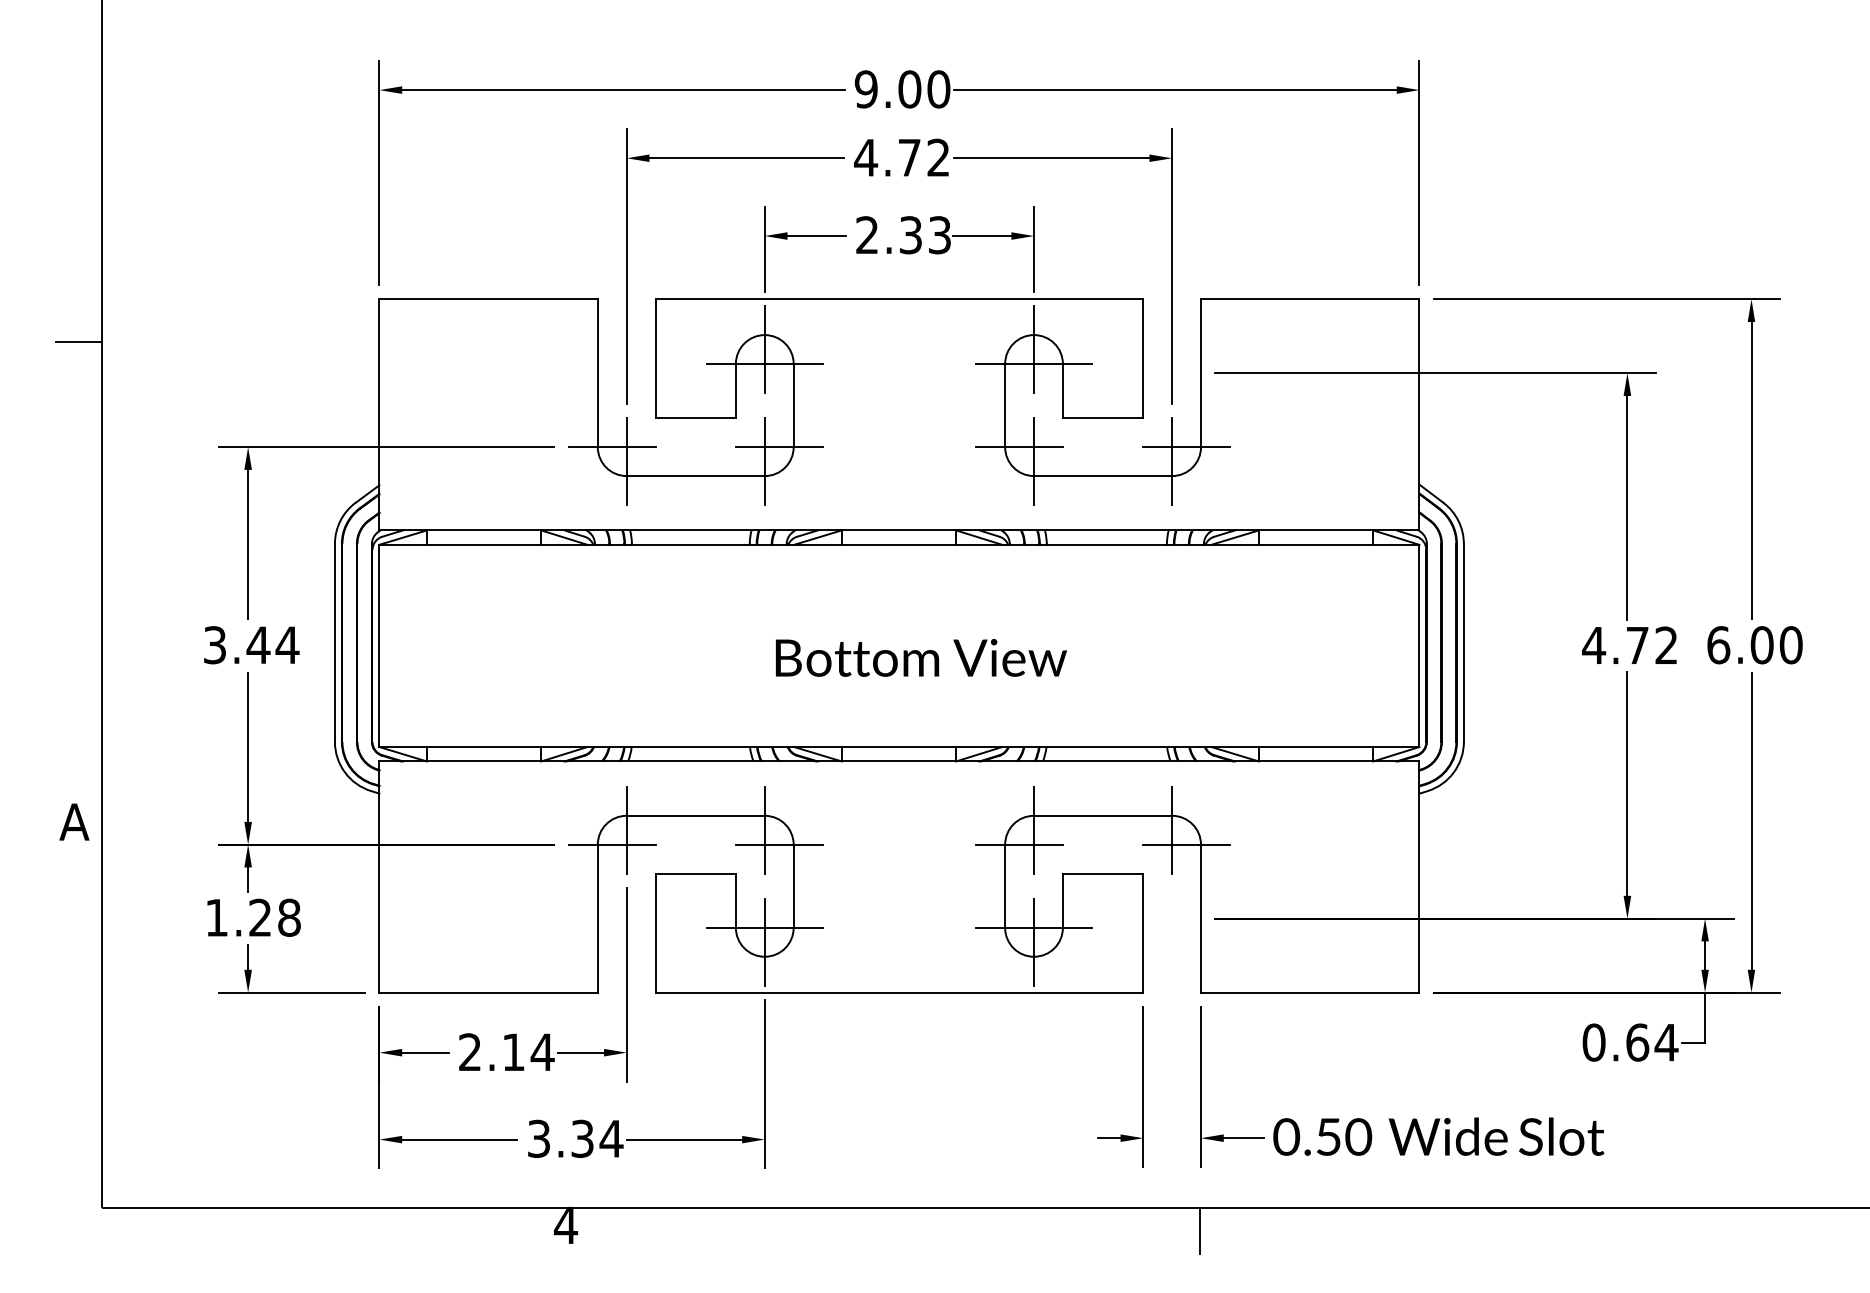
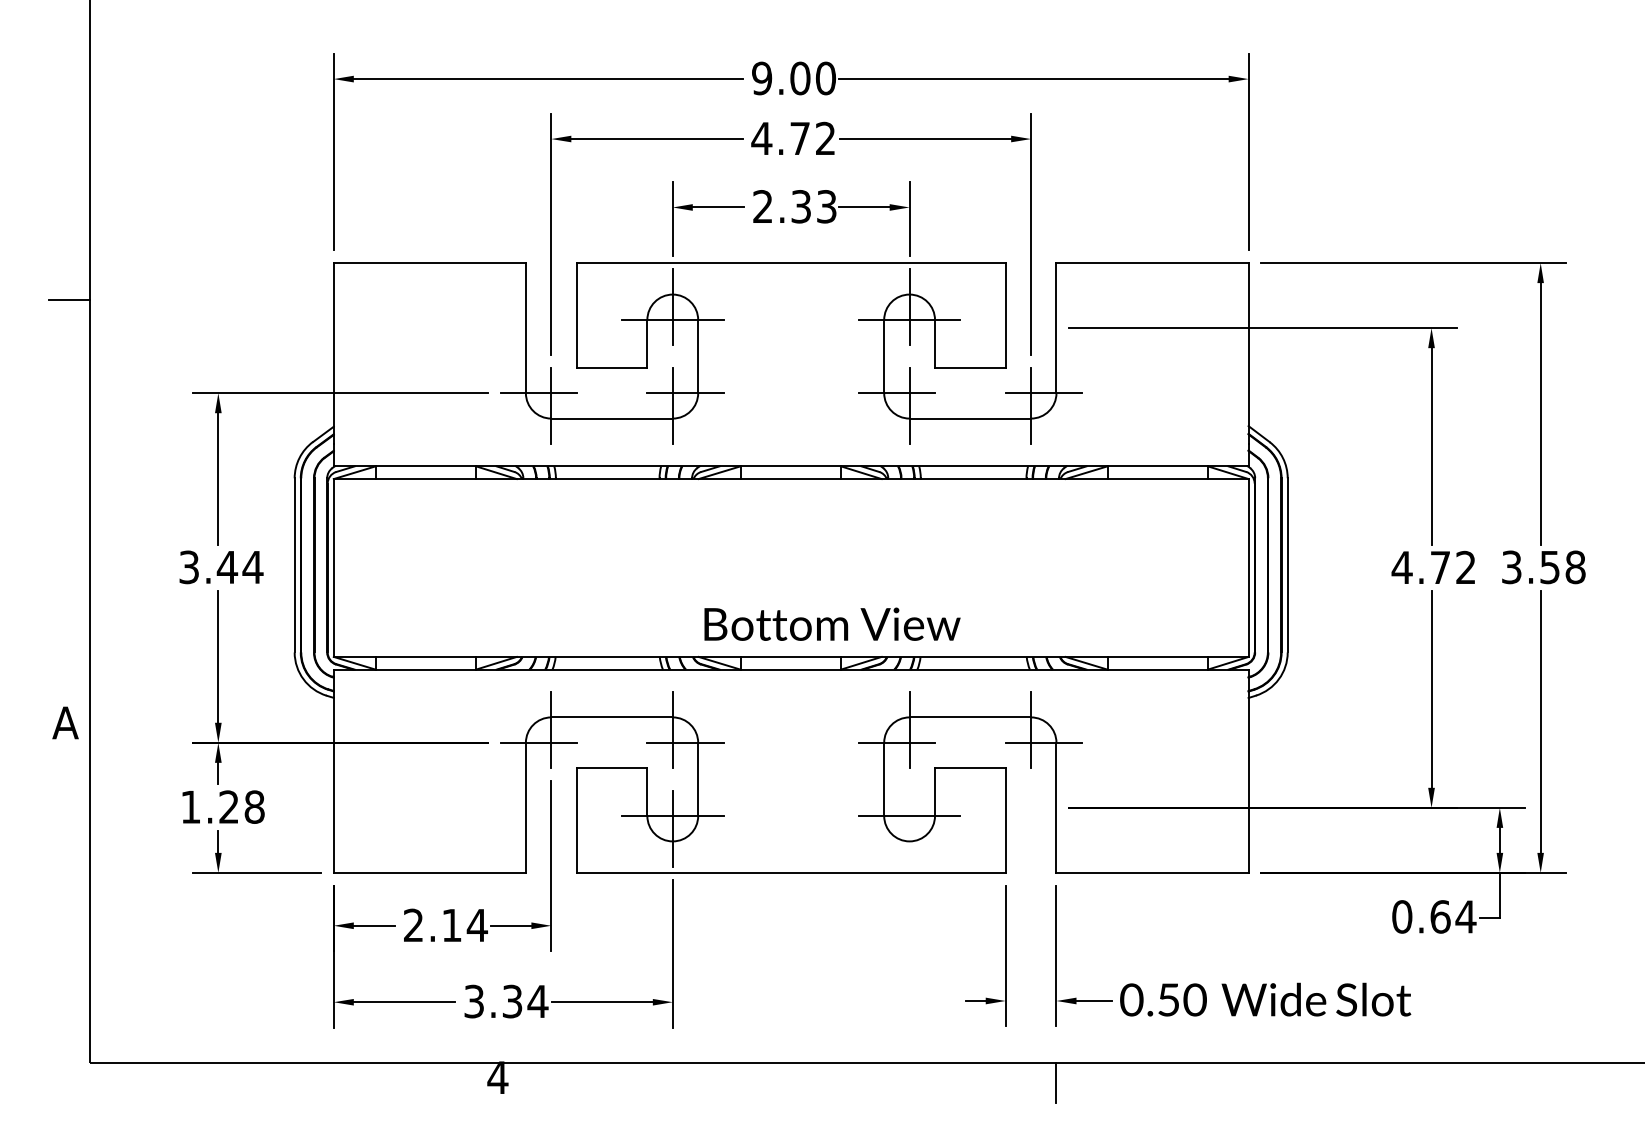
text: (1754, 645) -> (1543, 567), 6.00 -> 3.58
text: (920, 657) -> (831, 623), moved
line: (1034, 942) -> (910, 828), removed

